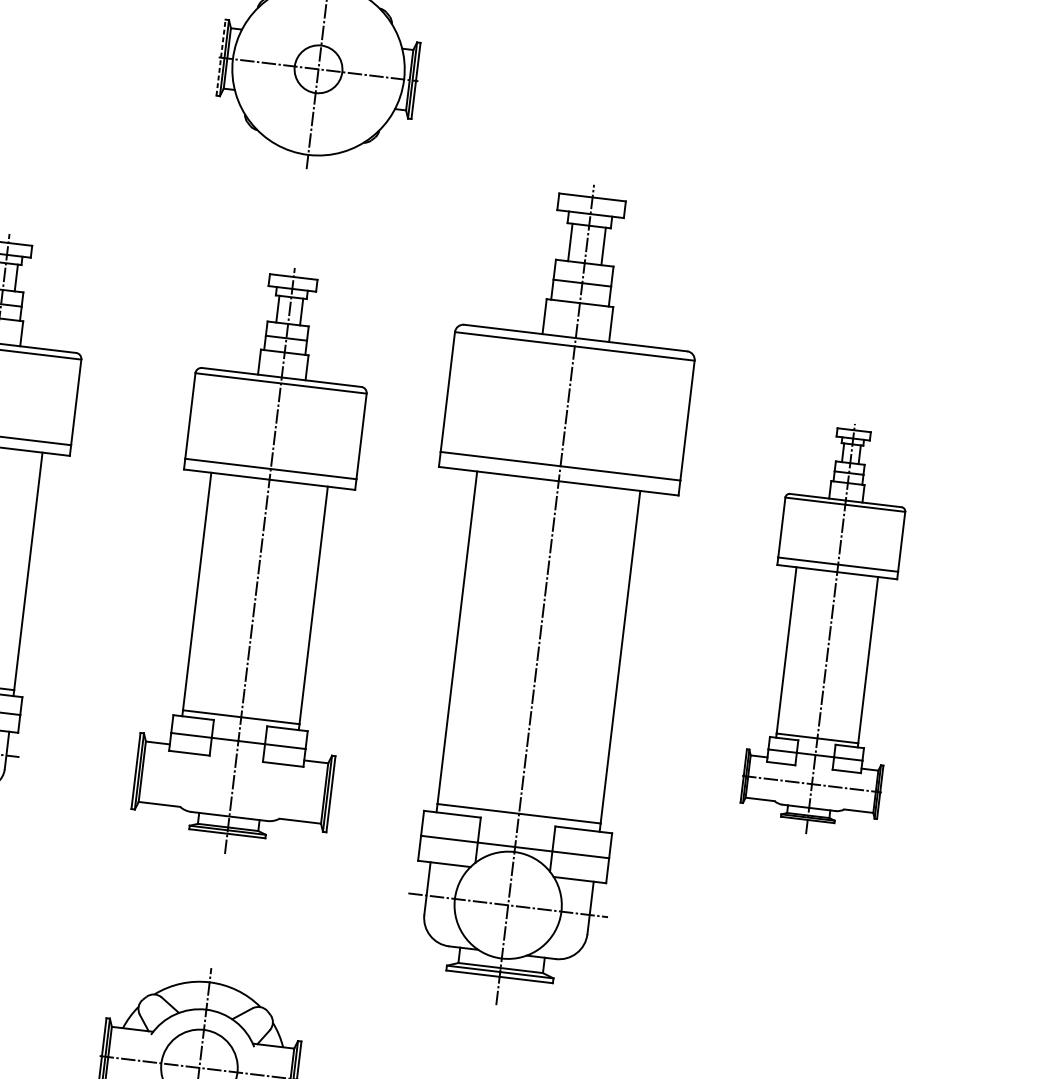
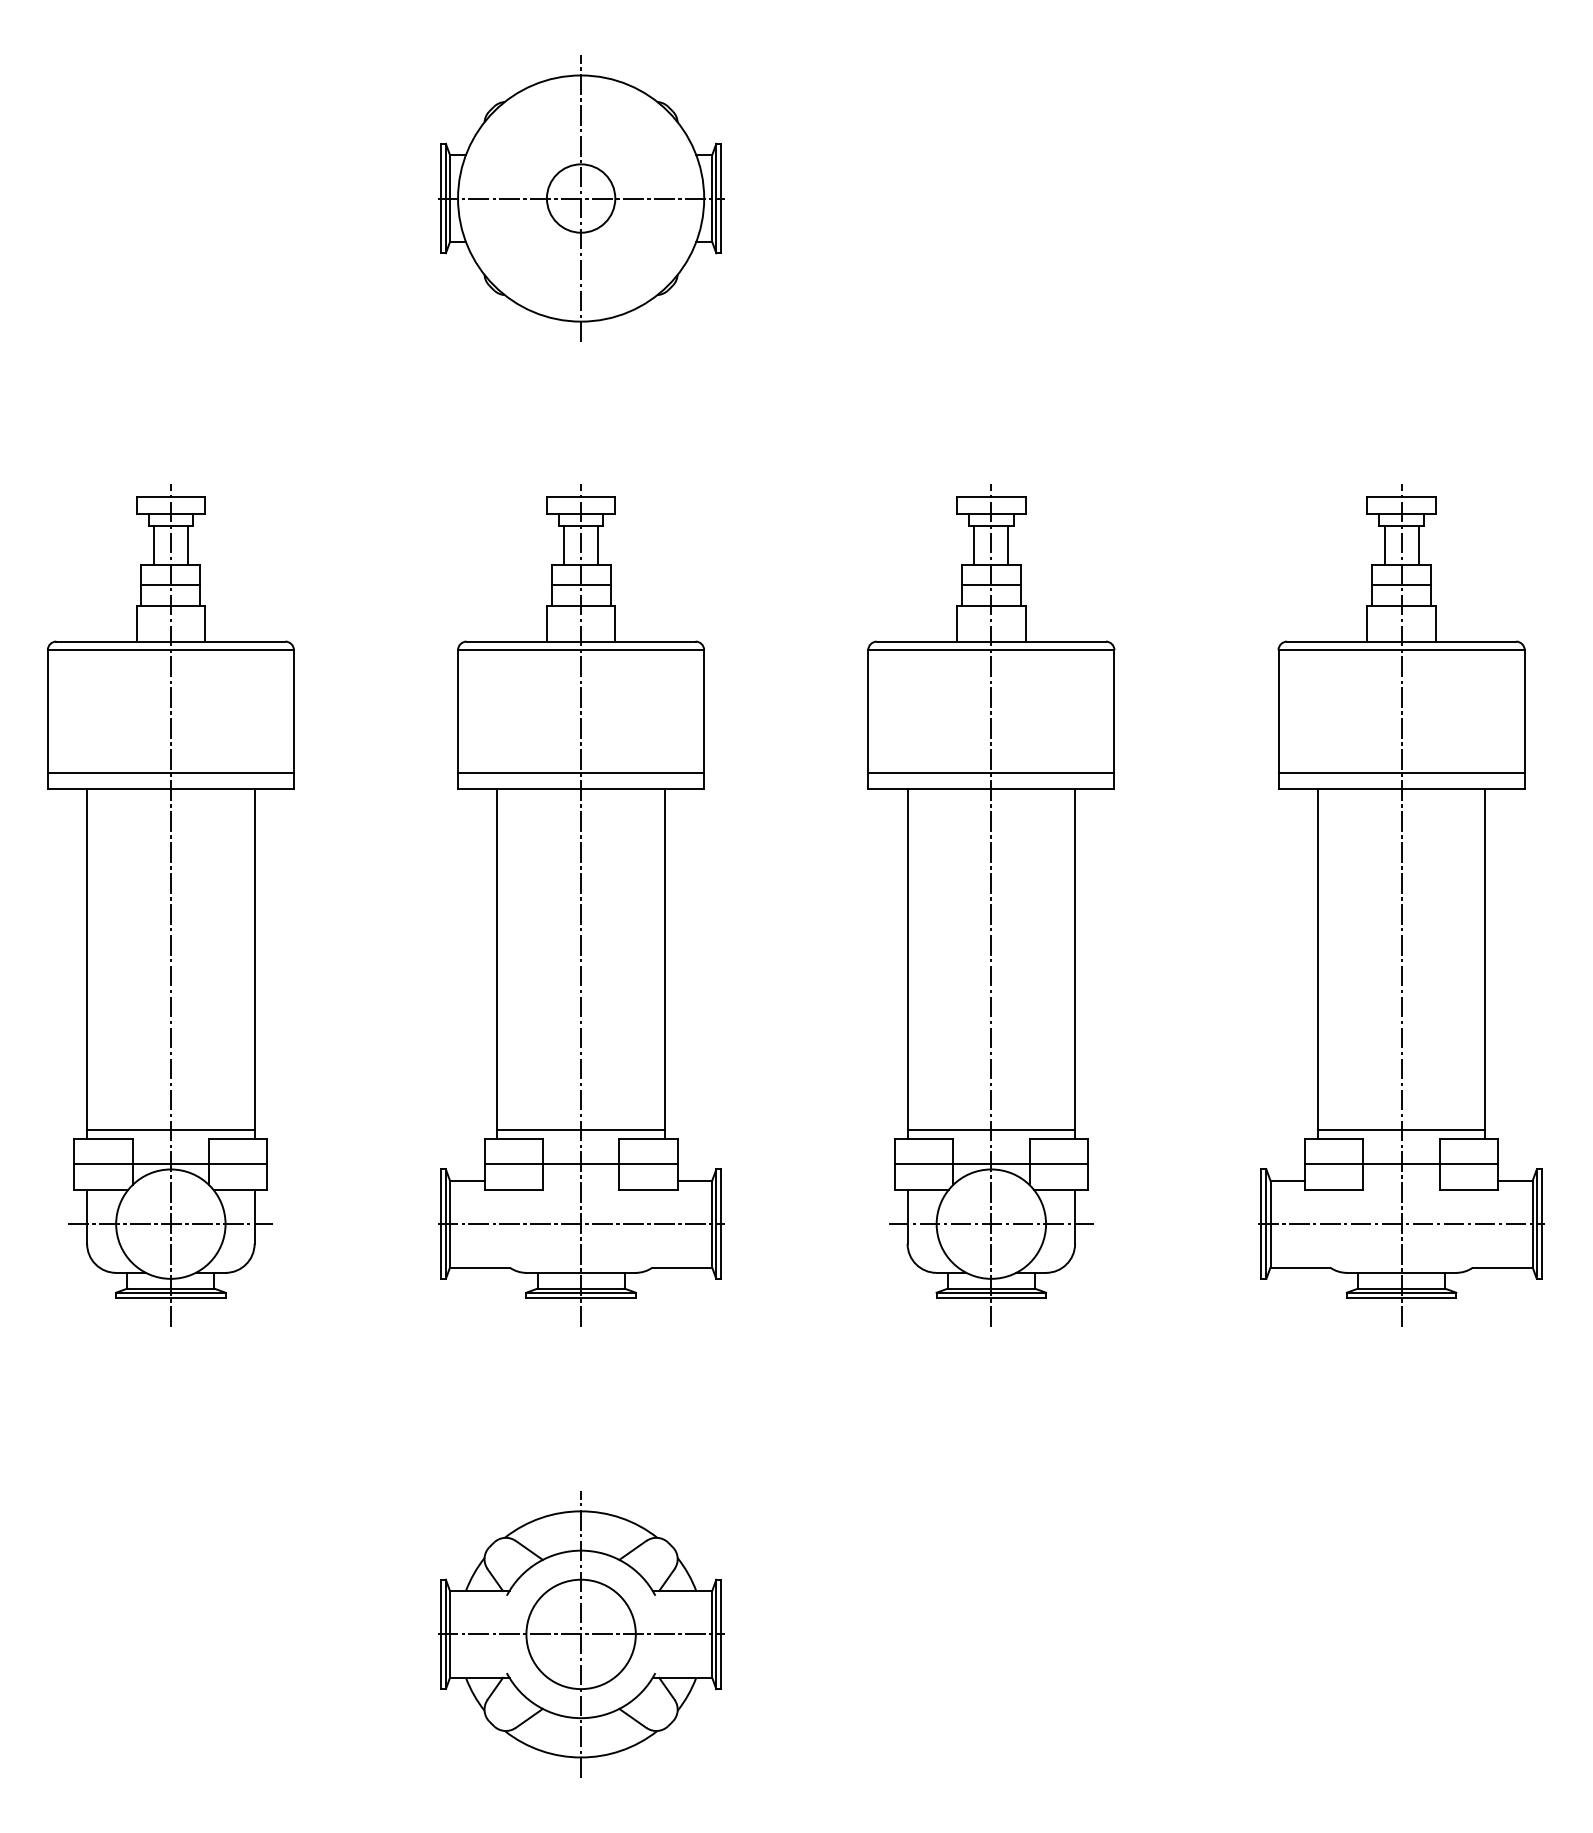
line: (220, 57) -> (440, 198), dashed -> solid
part: (545, 595) -> (991, 905), size x0.71
part: (830, 629) -> (1401, 905), size x1.43
line: (233, 782) -> (580, 1224), added

